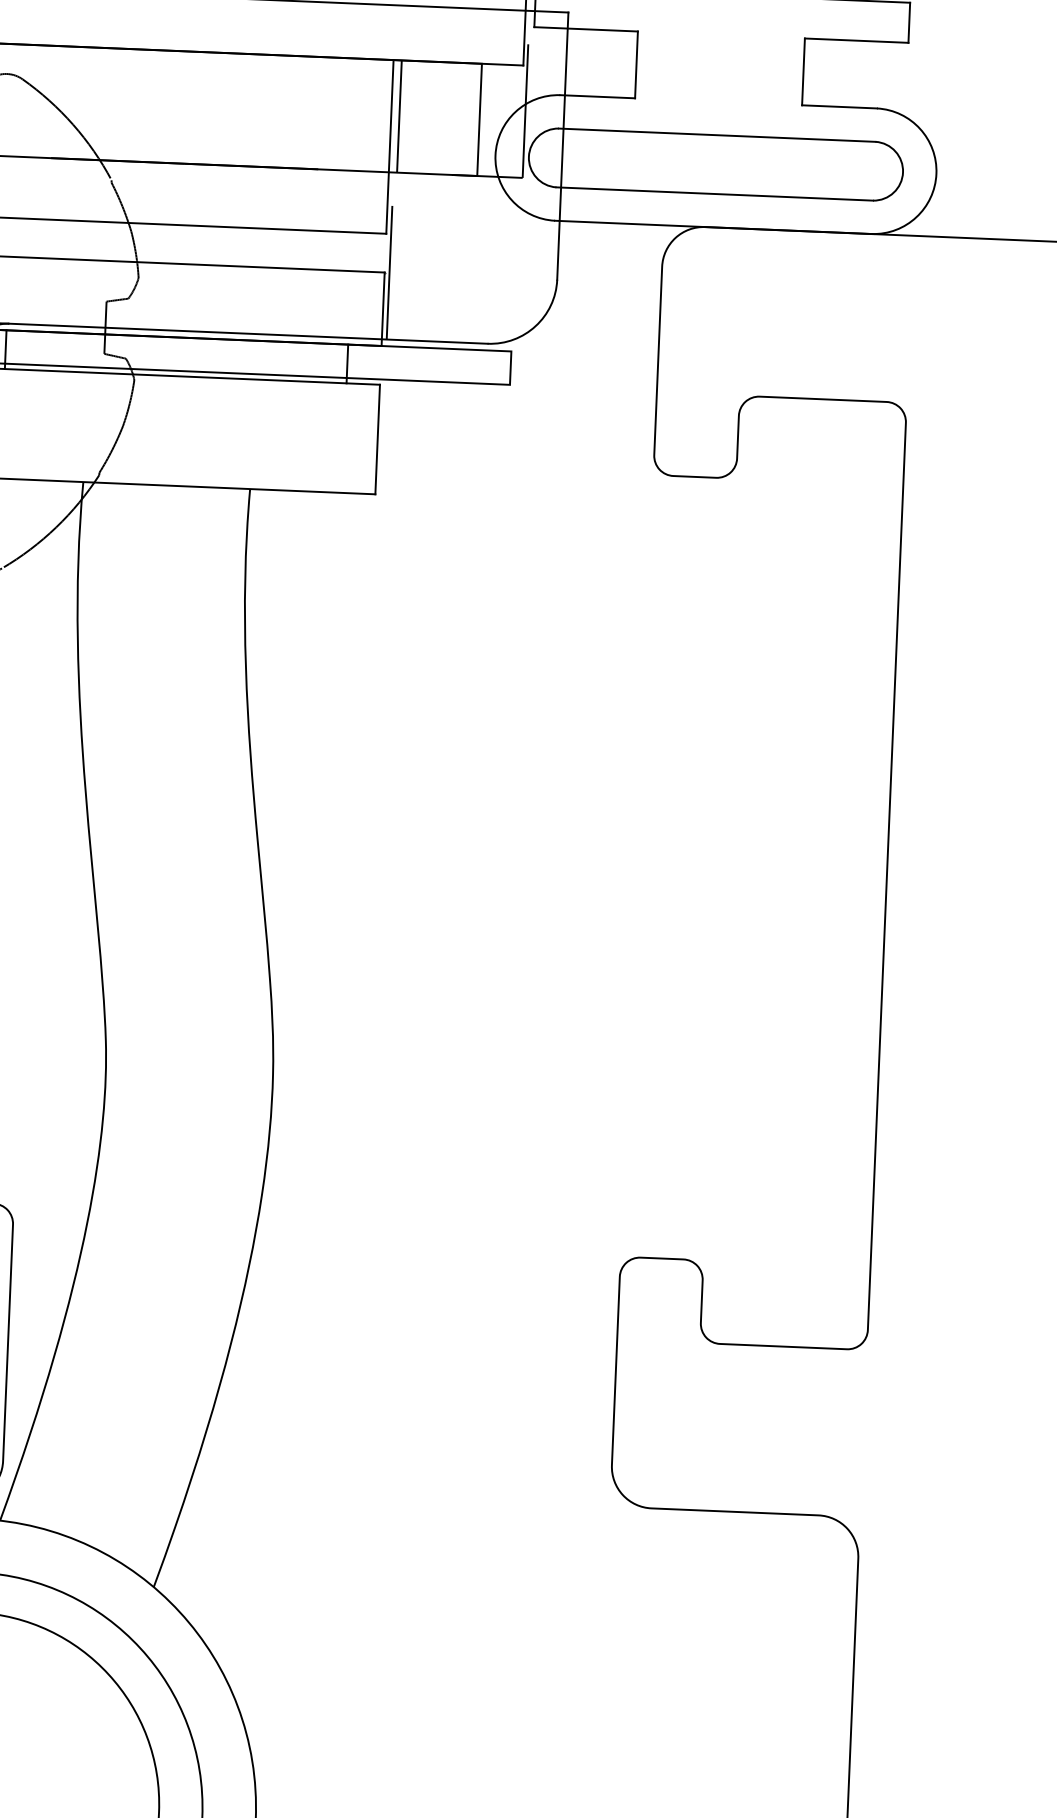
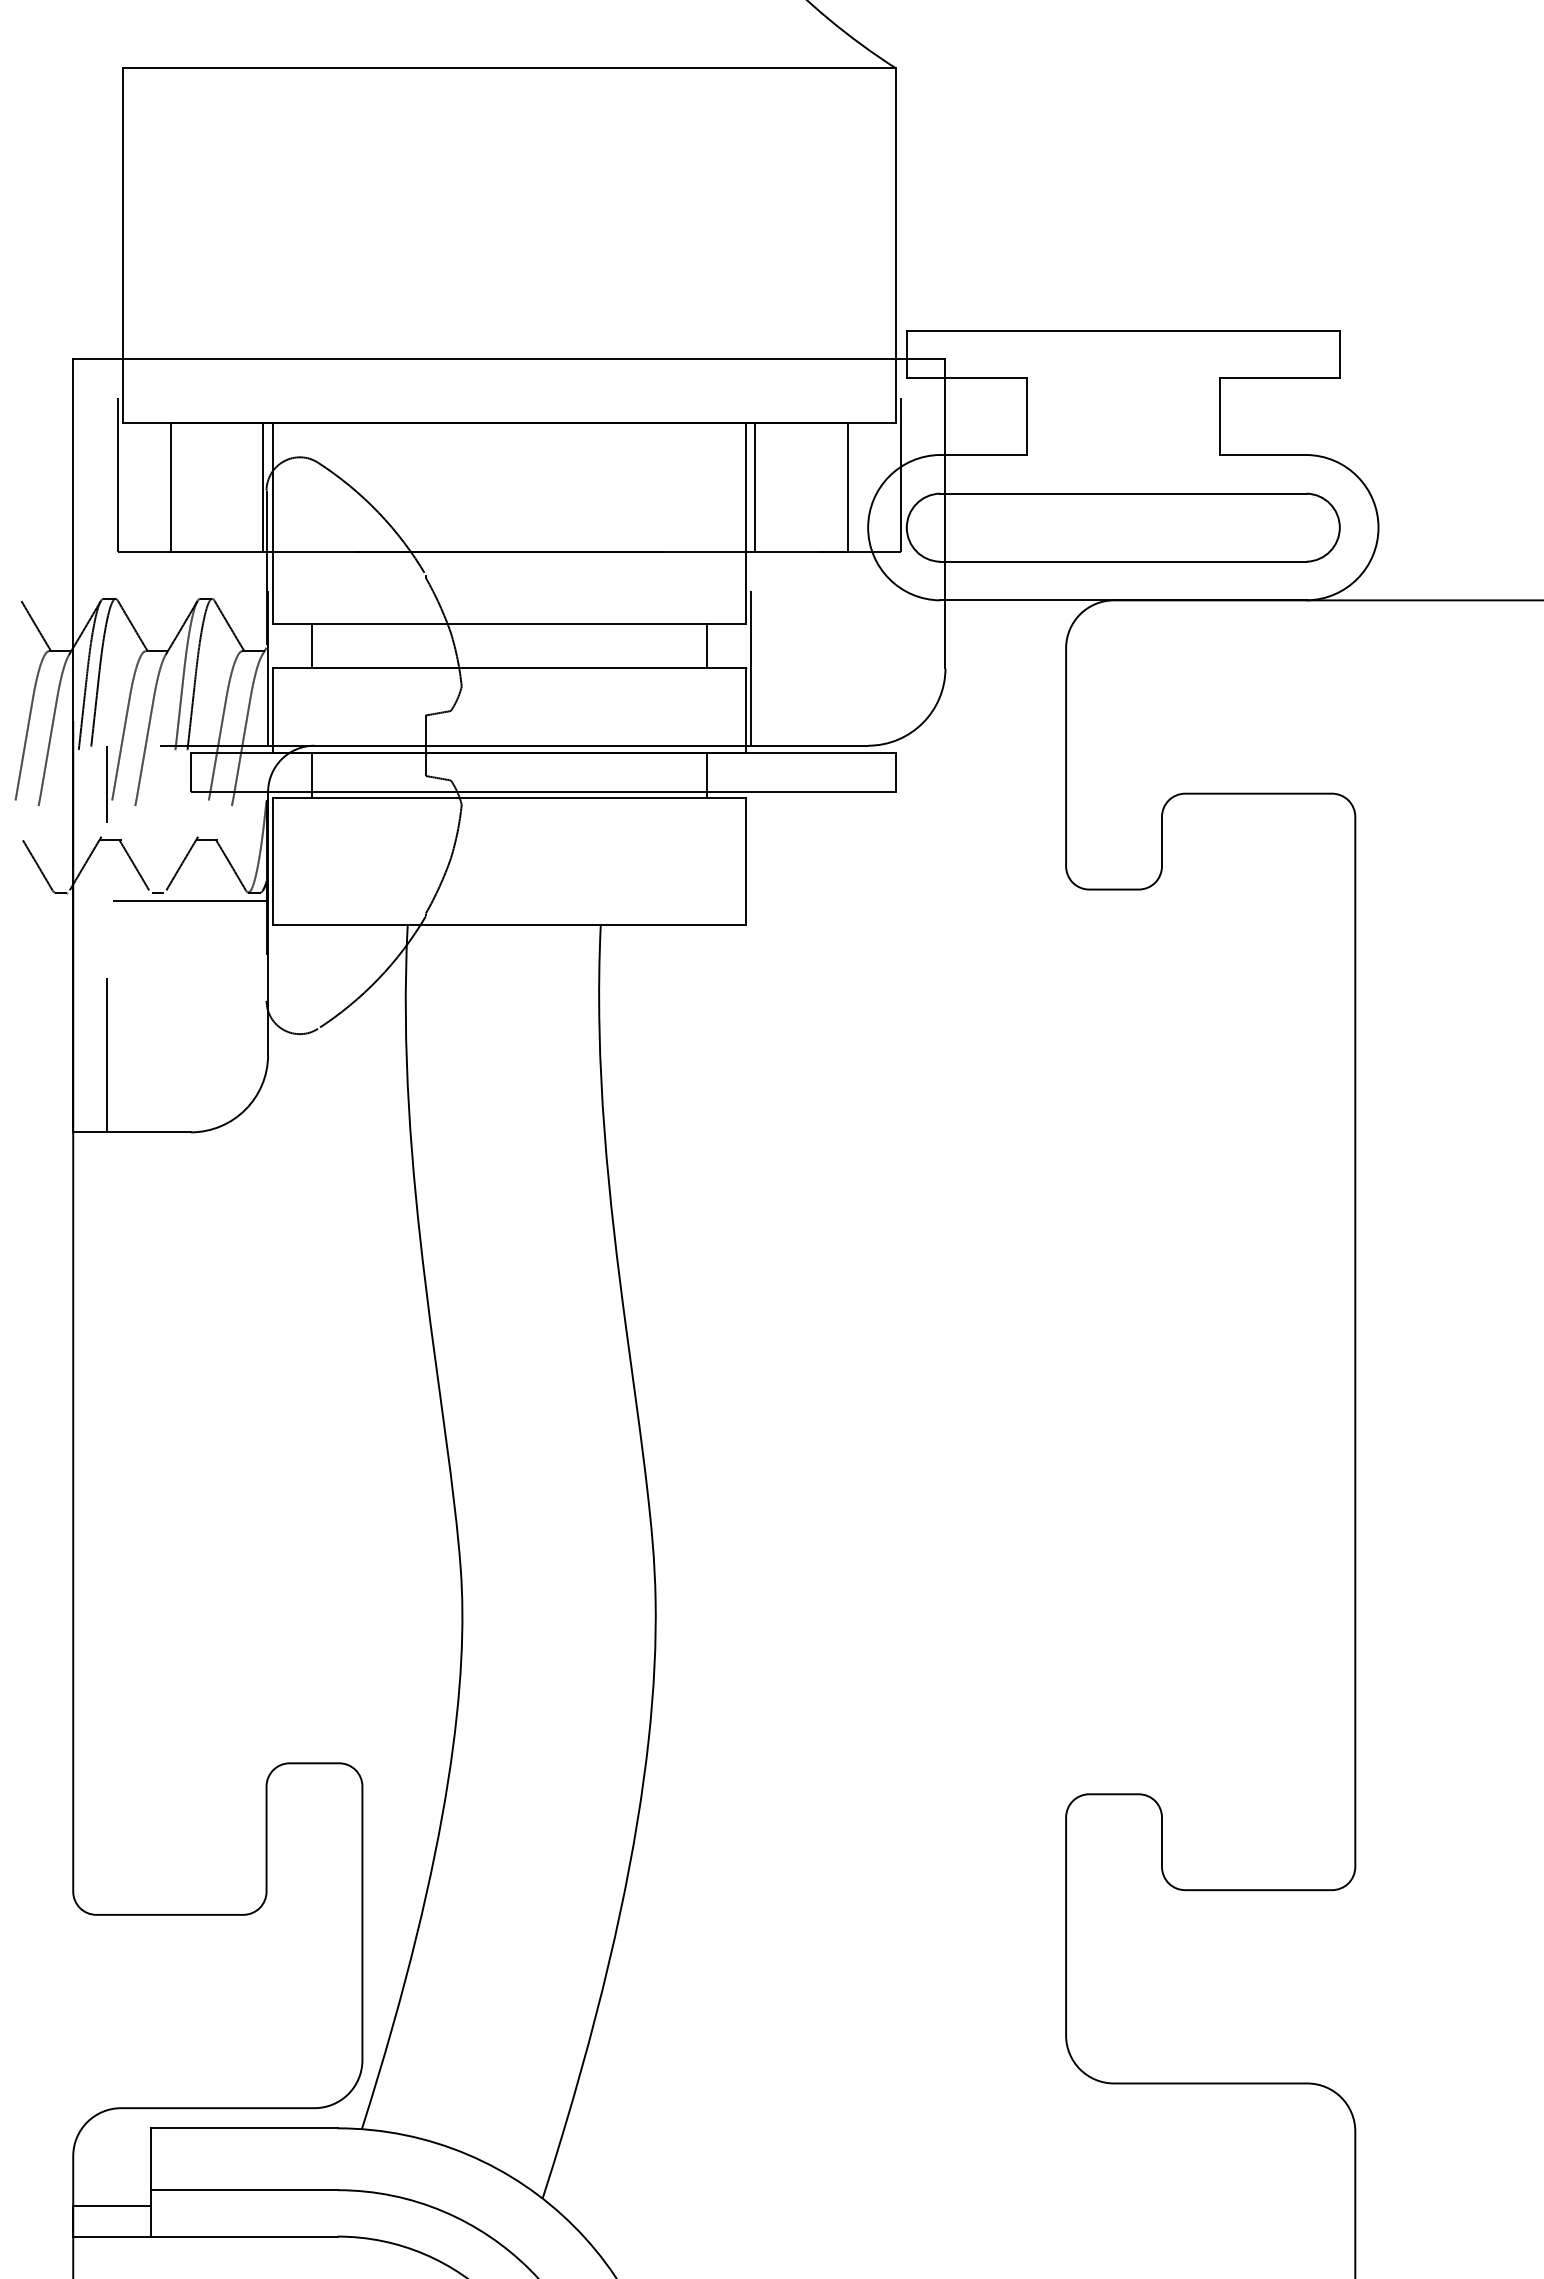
line: (10, 237) -> (311, 645), added
line: (352, 251) -> (707, 645), added

